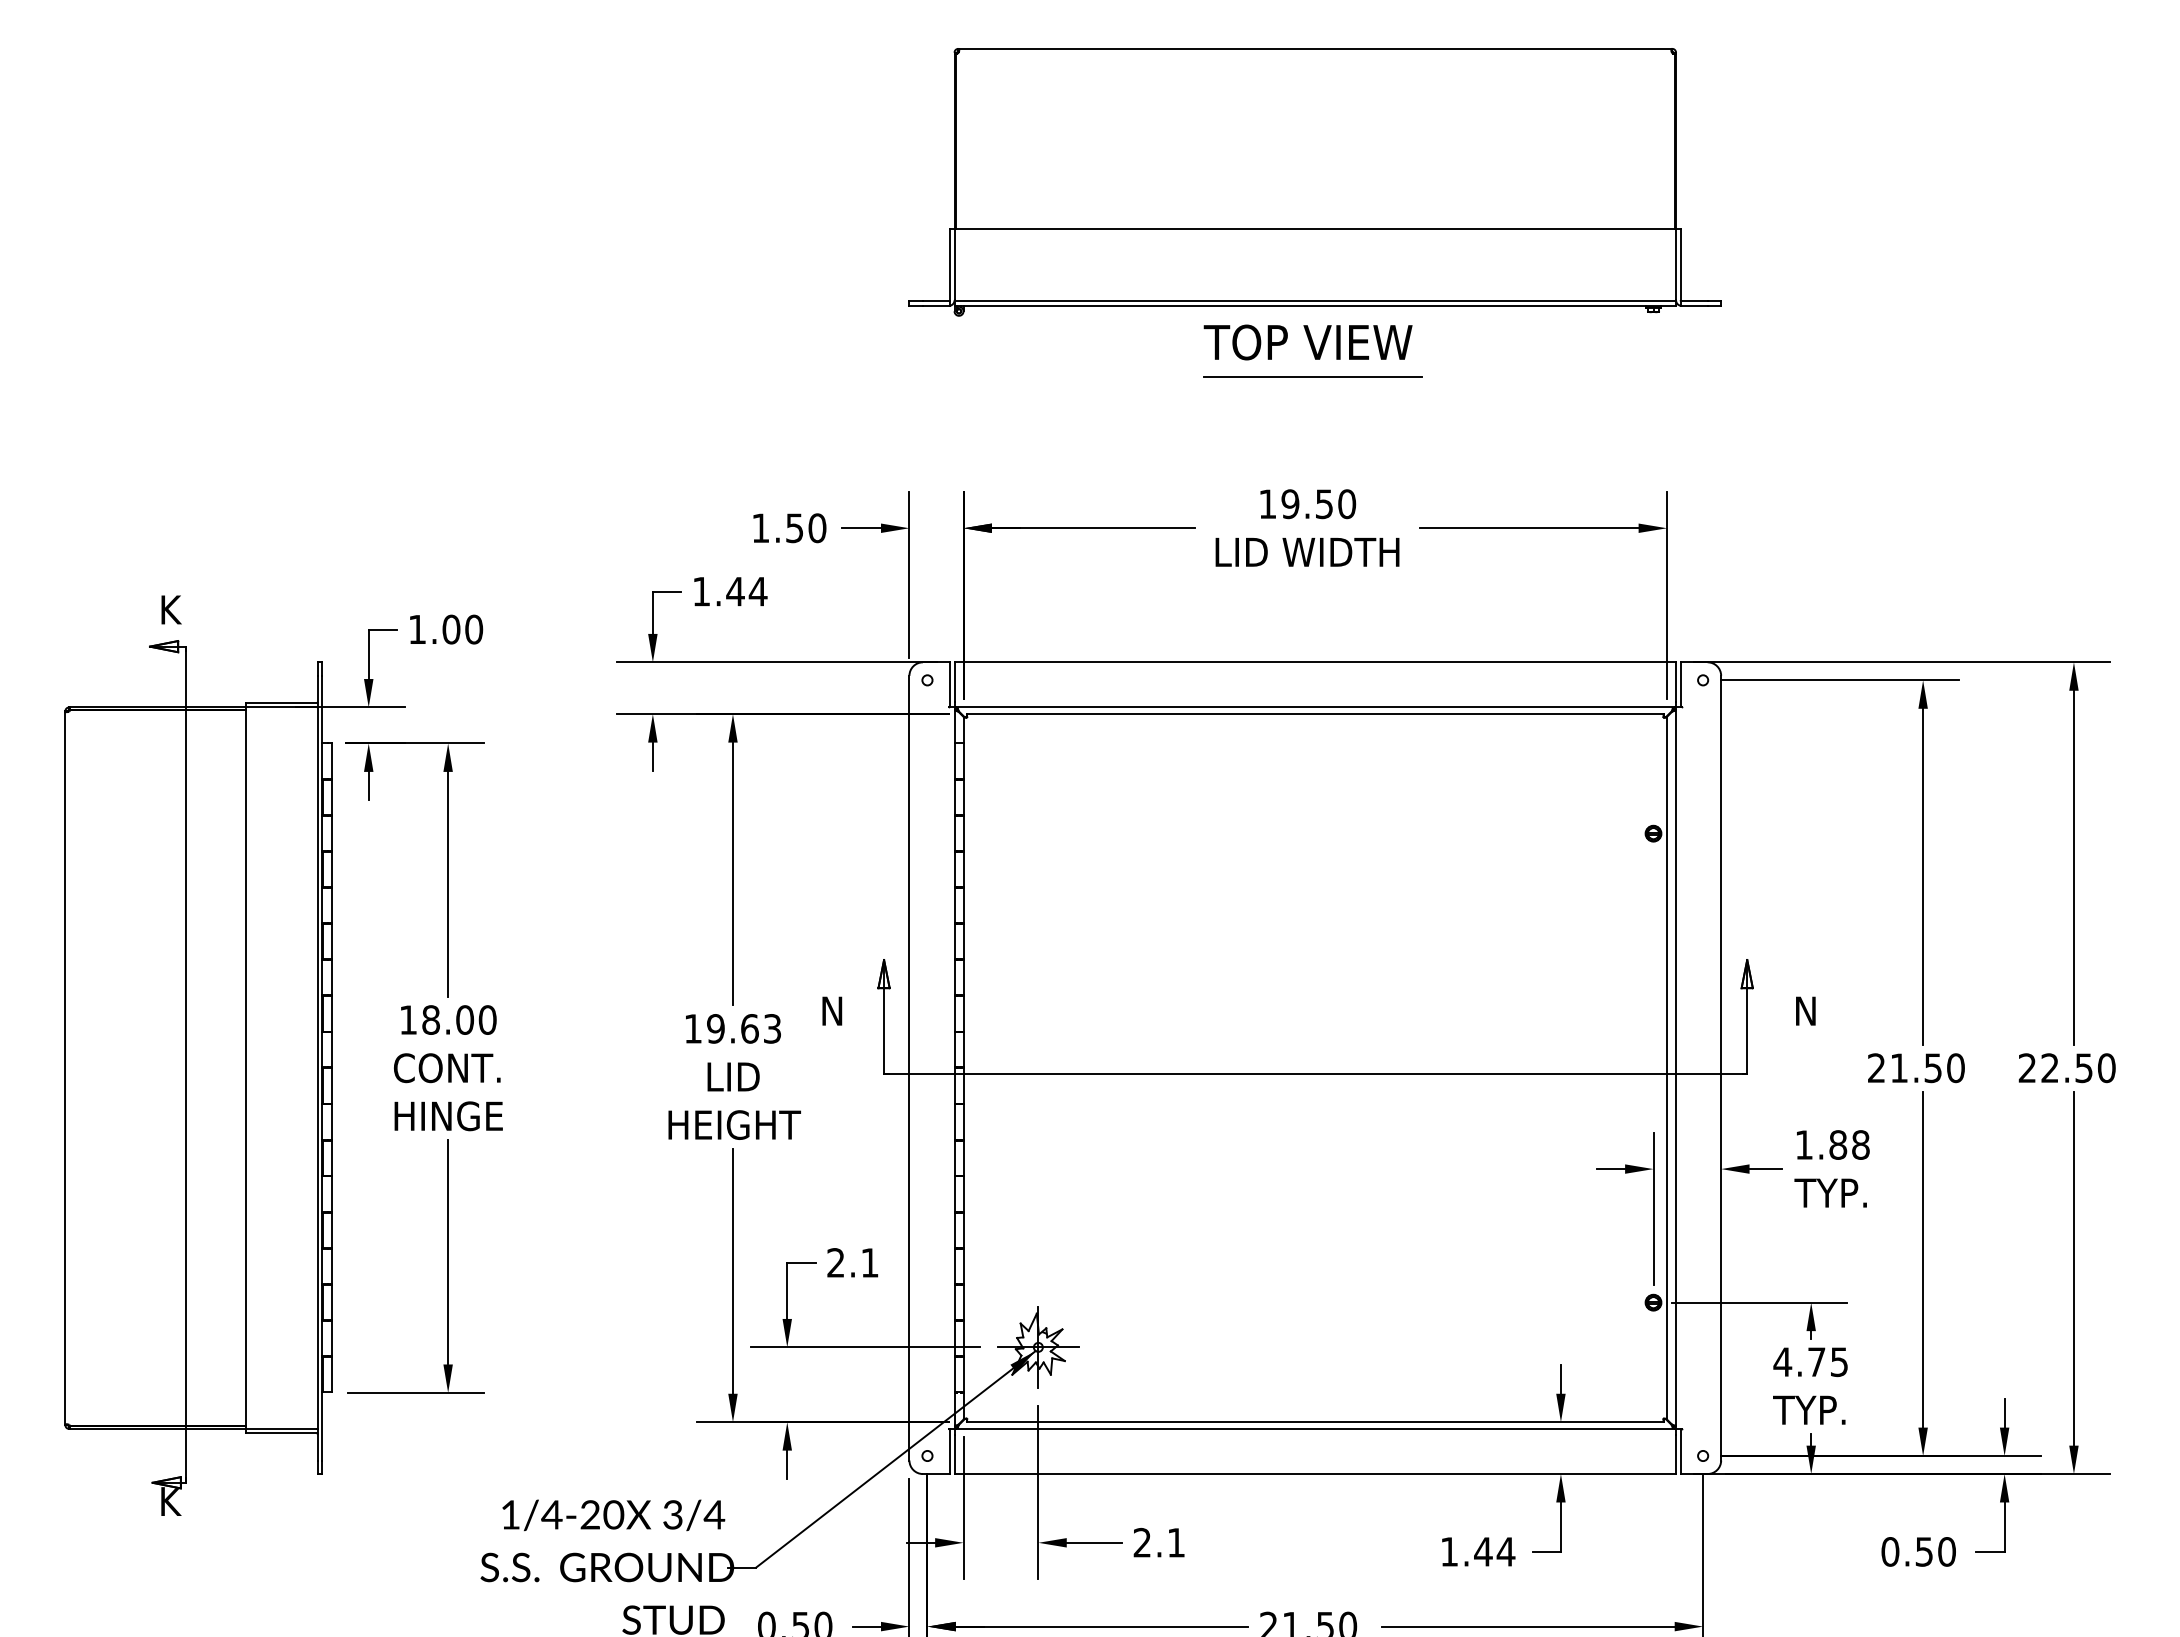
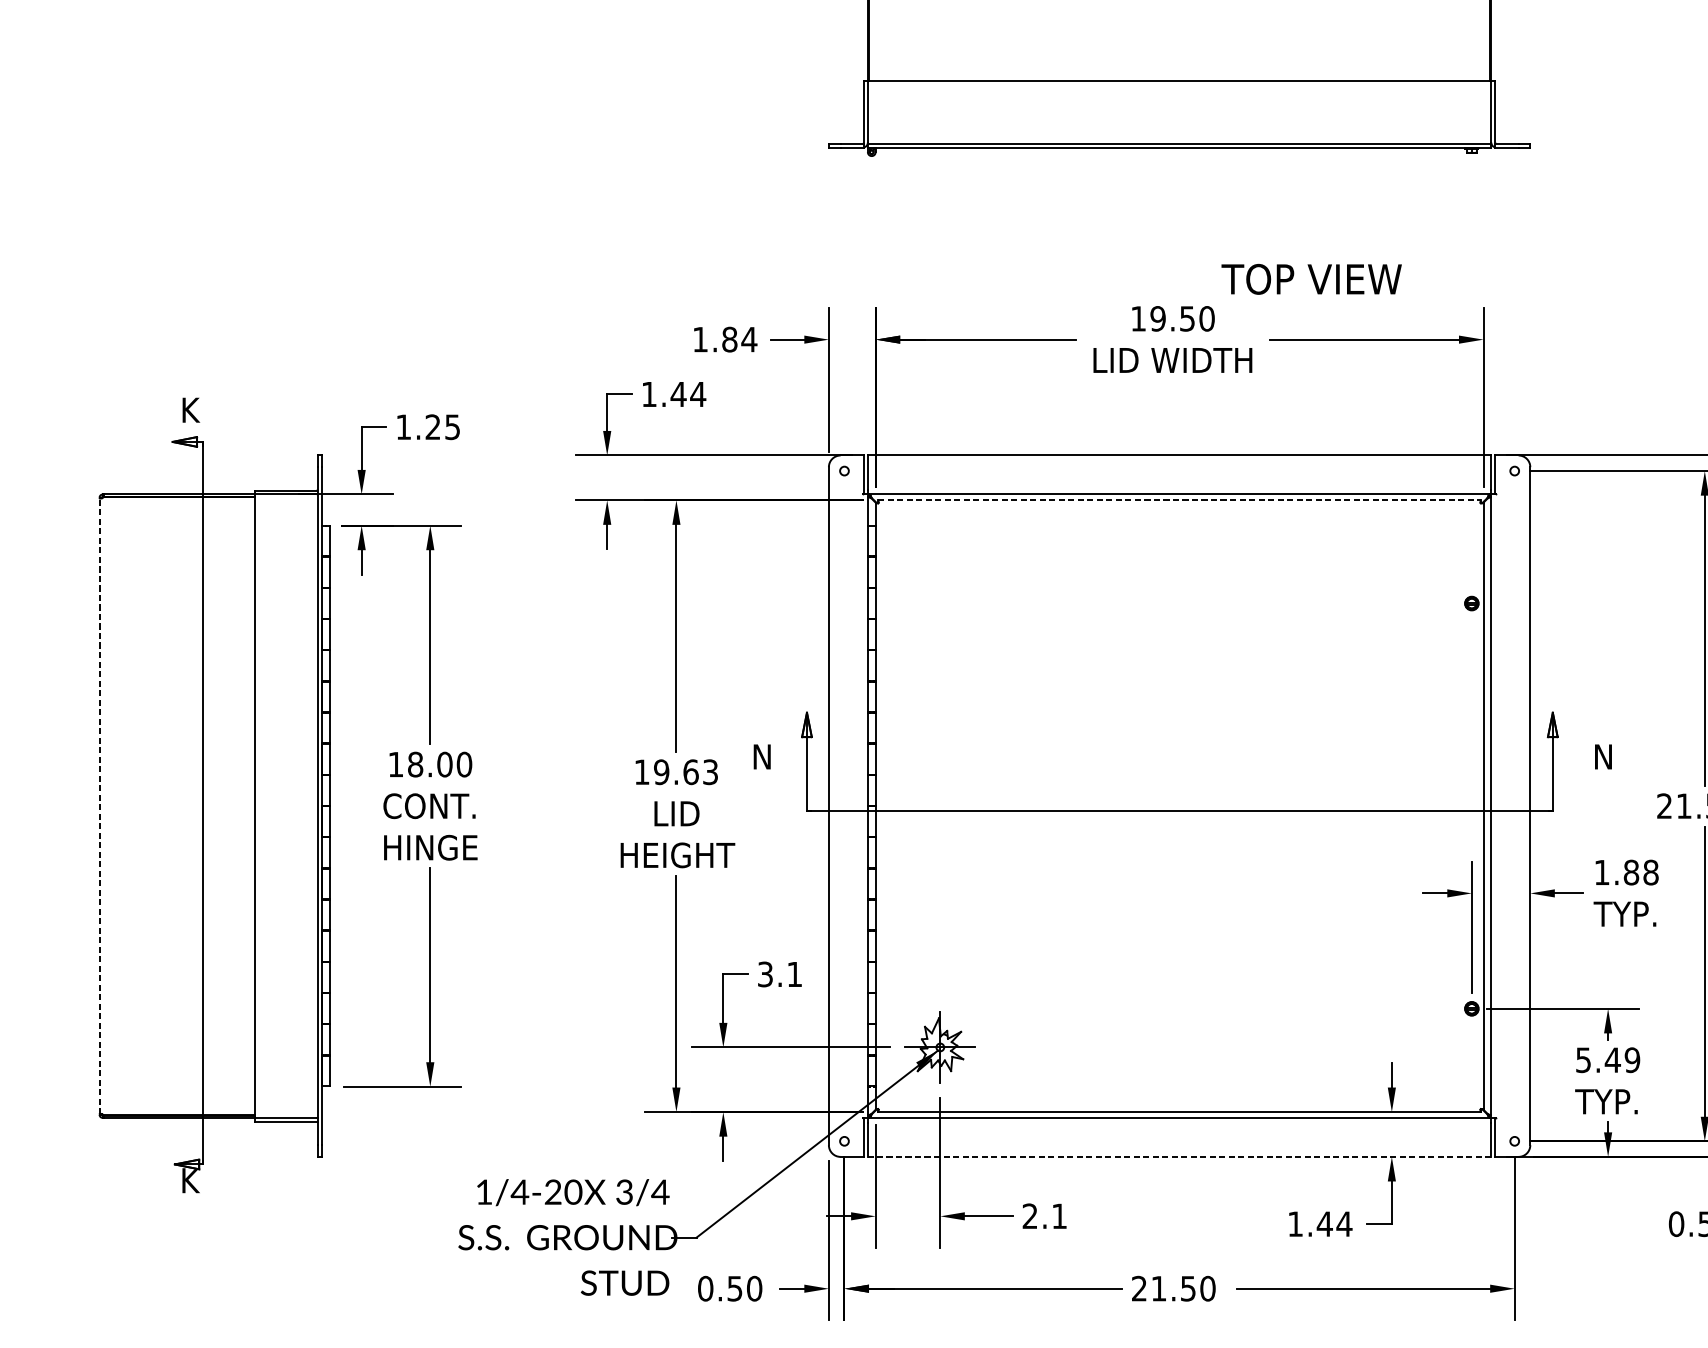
text: (1307, 342) -> (1311, 279), moved
line: (1312, 376) -> (1177, 208), removed
text: (806, 528) -> (739, 339), 1.50 -> 1.84
text: (462, 629) -> (442, 427), 1.00 -> 1.25
line: (1315, 714) -> (1179, 500), solid -> dashed
line: (65, 1068) -> (99, 806), solid -> dashed
text: (835, 1262) -> (765, 974), 2.1 -> 3.1
text: (1810, 1362) -> (1607, 1060), 4.75 -> 5.49
line: (1315, 1474) -> (1179, 1157), solid -> dashed

